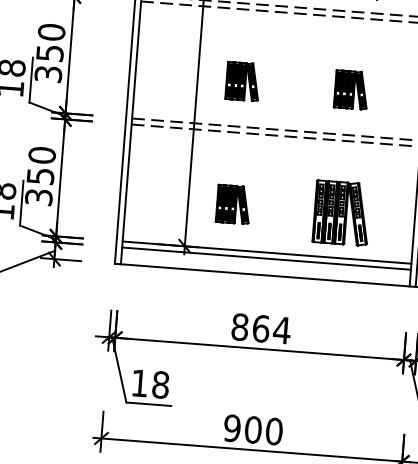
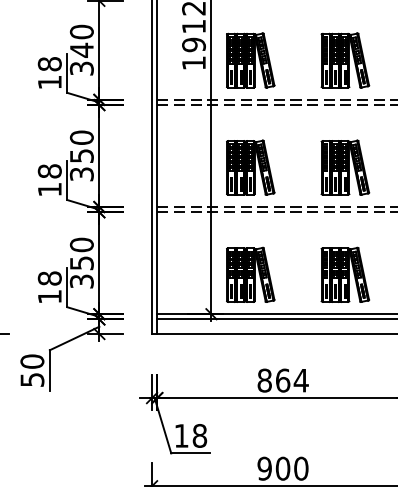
part: (242, 81) -> (250, 167), size x1.67
part: (351, 89) -> (345, 167), size x1.67
part: (233, 204) -> (250, 274), size x1.67

